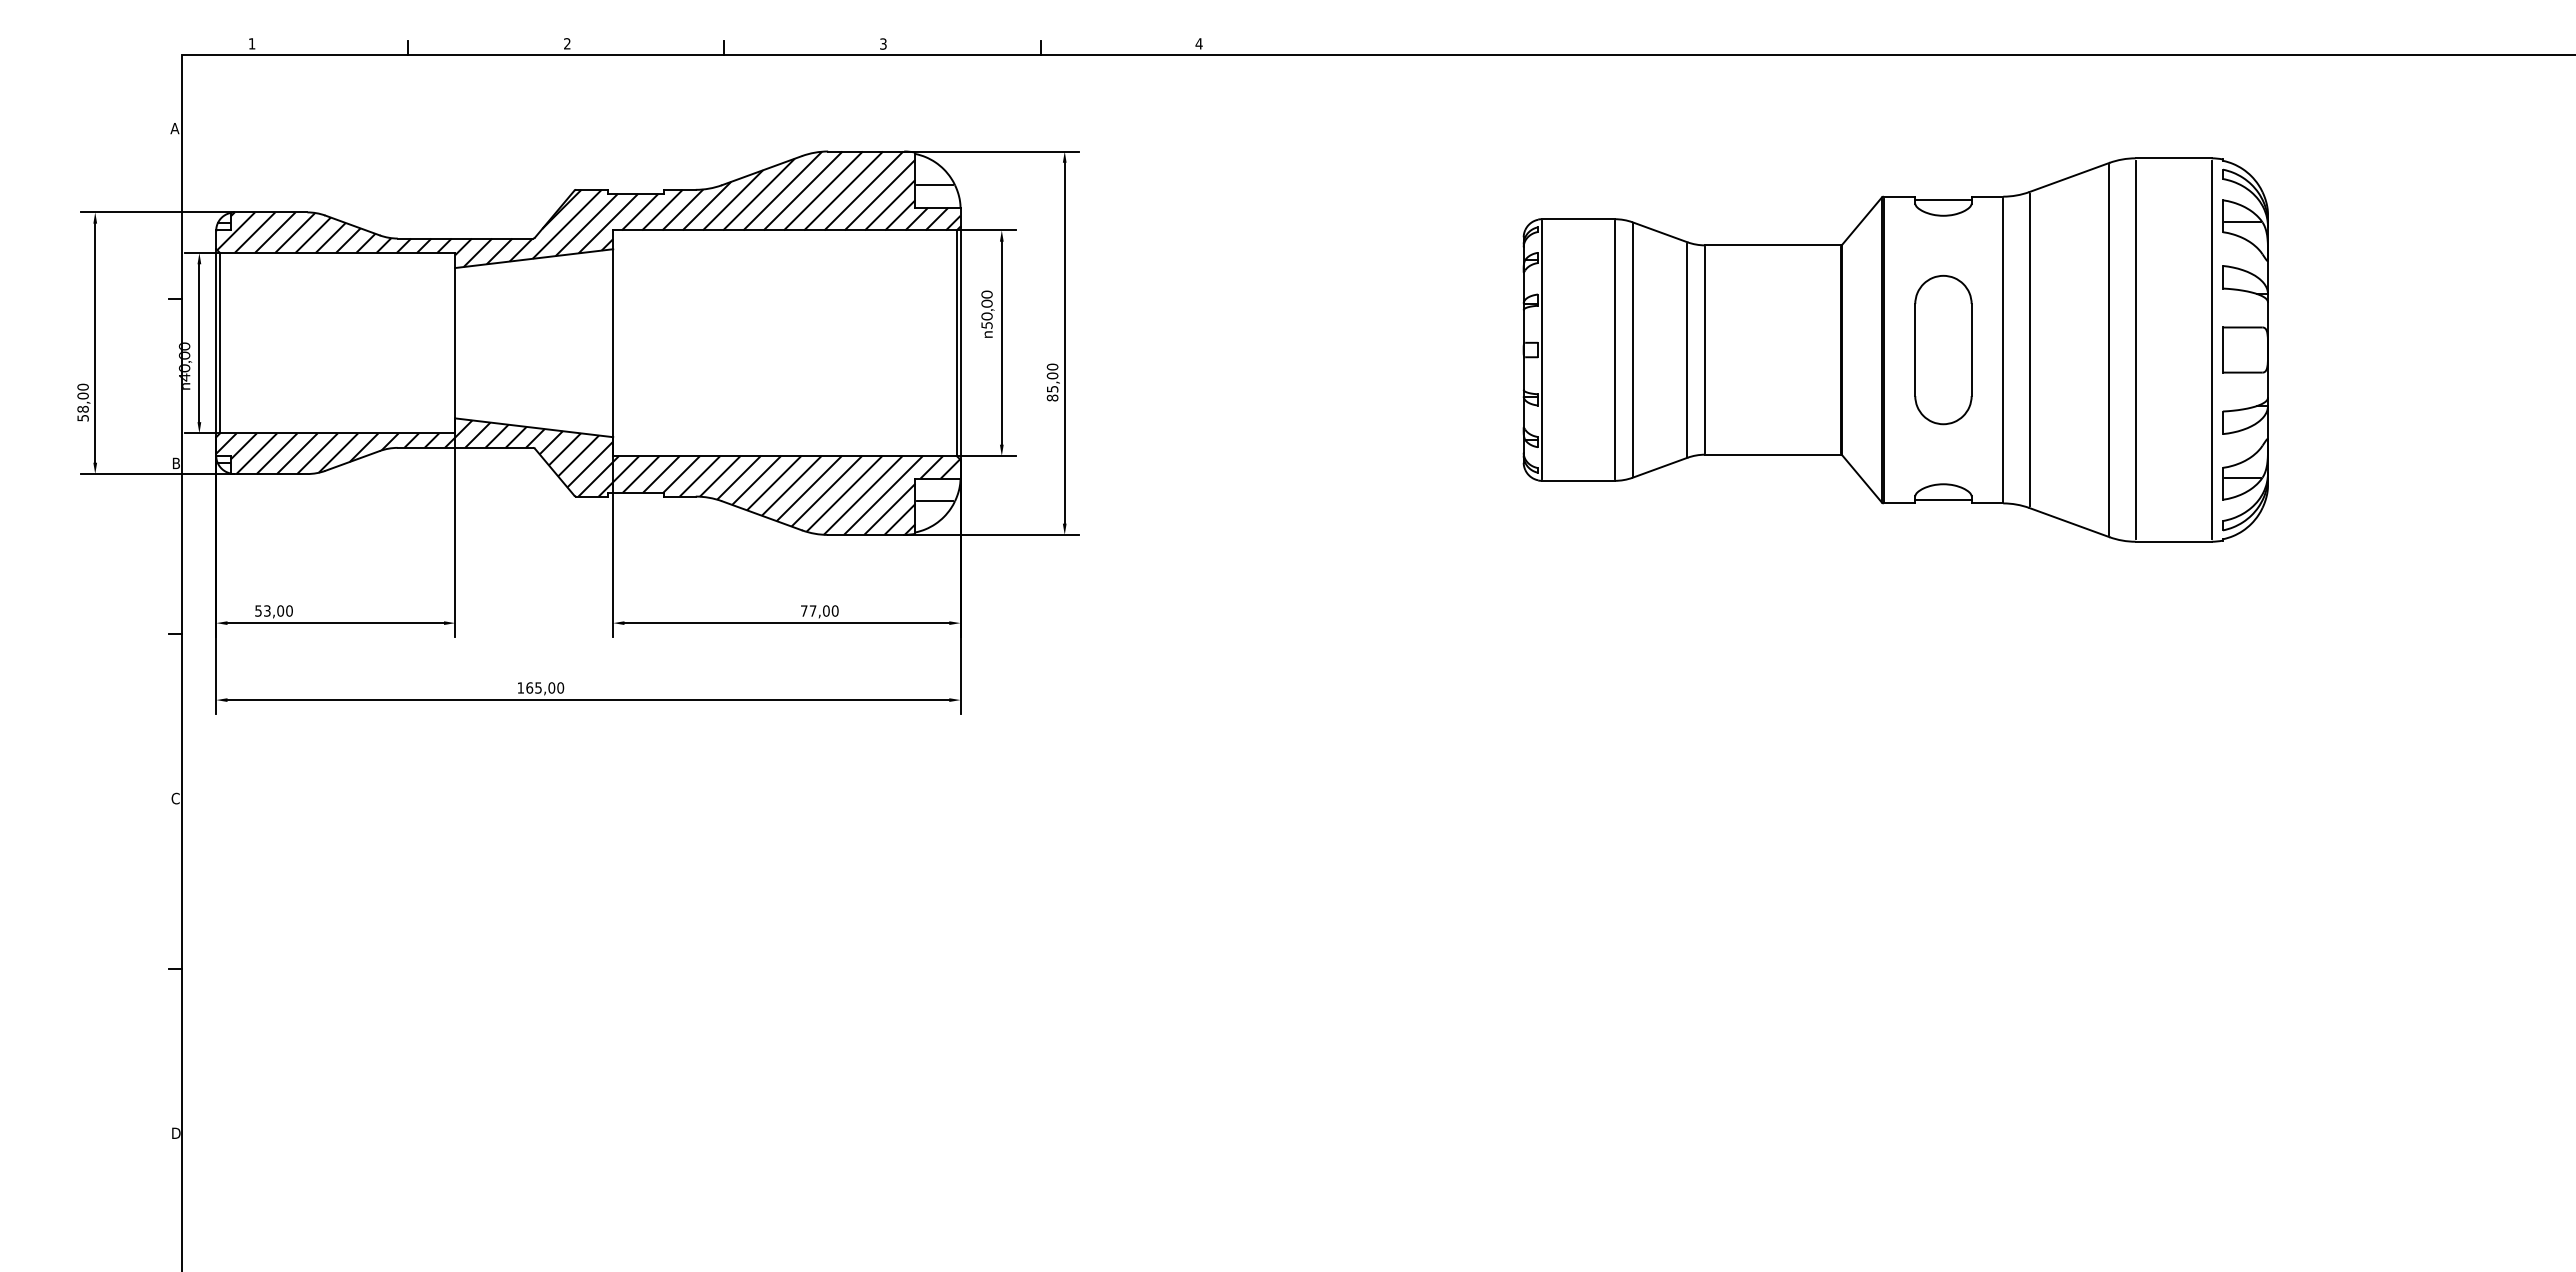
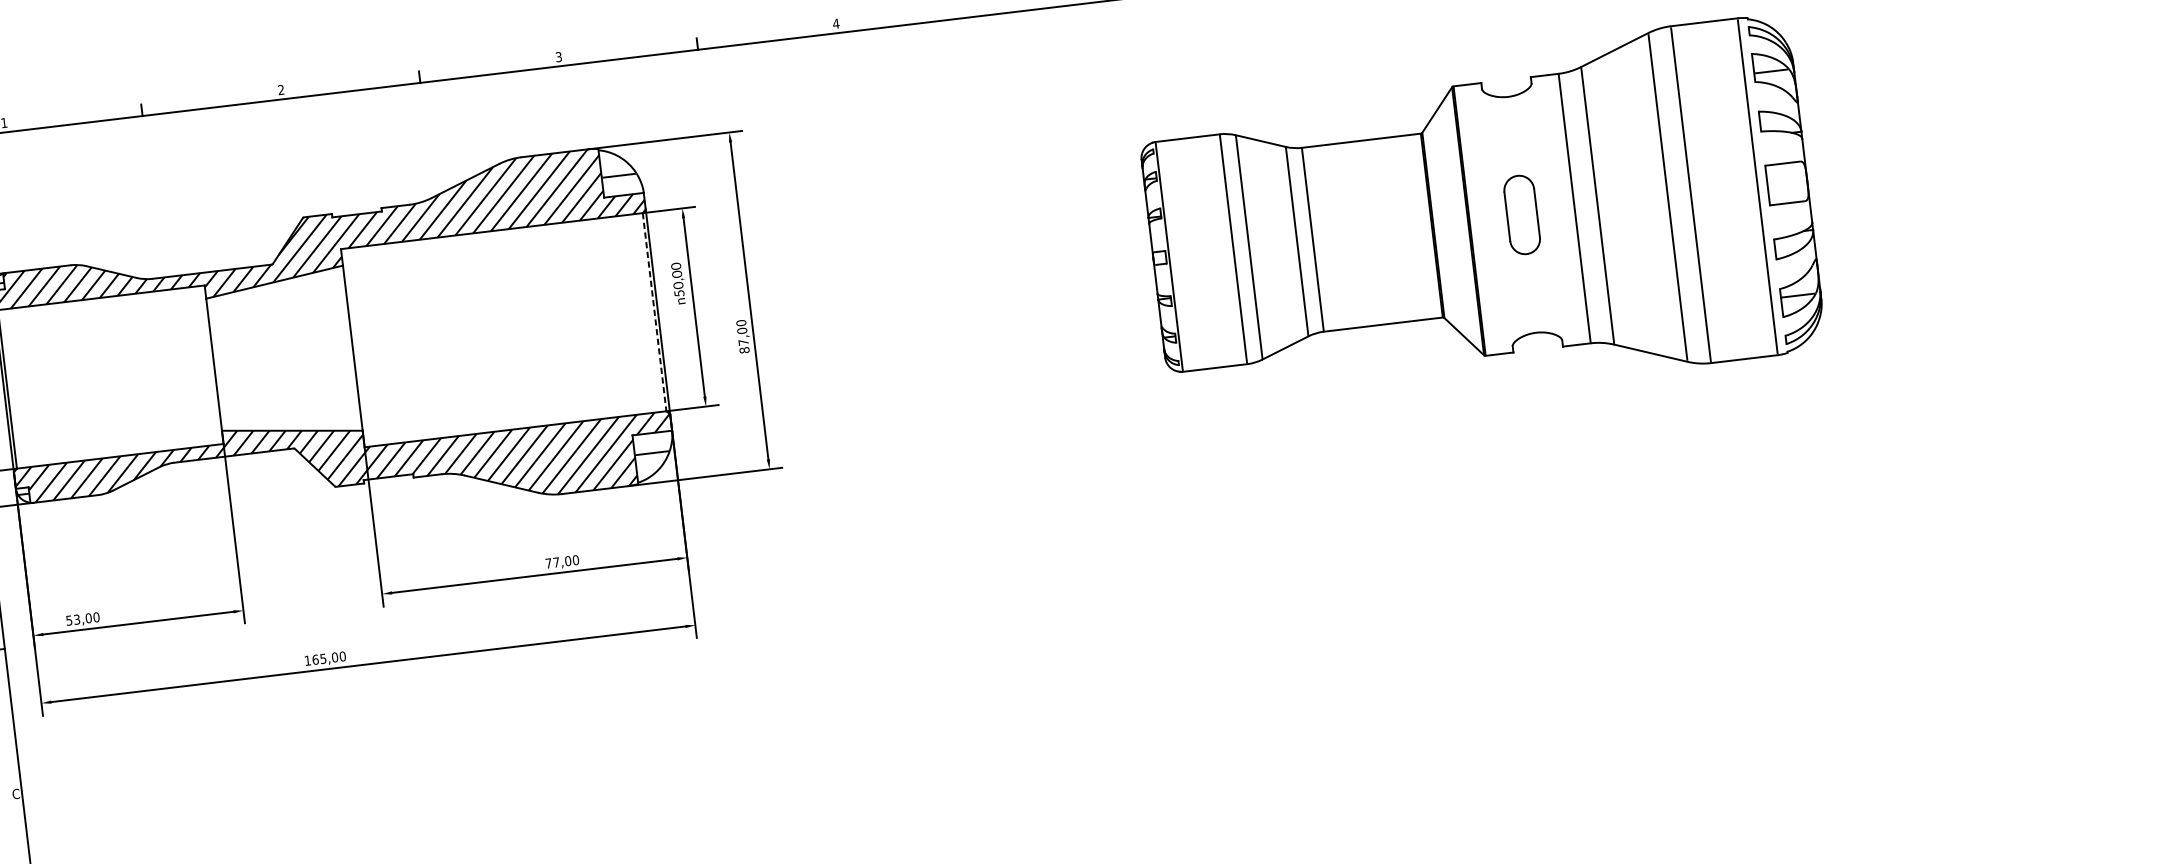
line: (1943, 200) -> (1506, 83), removed
line: (956, 343) -> (654, 312), solid -> dashed
part: (1943, 350) -> (1522, 215), size x0.6
text: (1052, 389) -> (743, 342), 85,00 -> 87,00
line: (1943, 499) -> (1537, 346), removed

